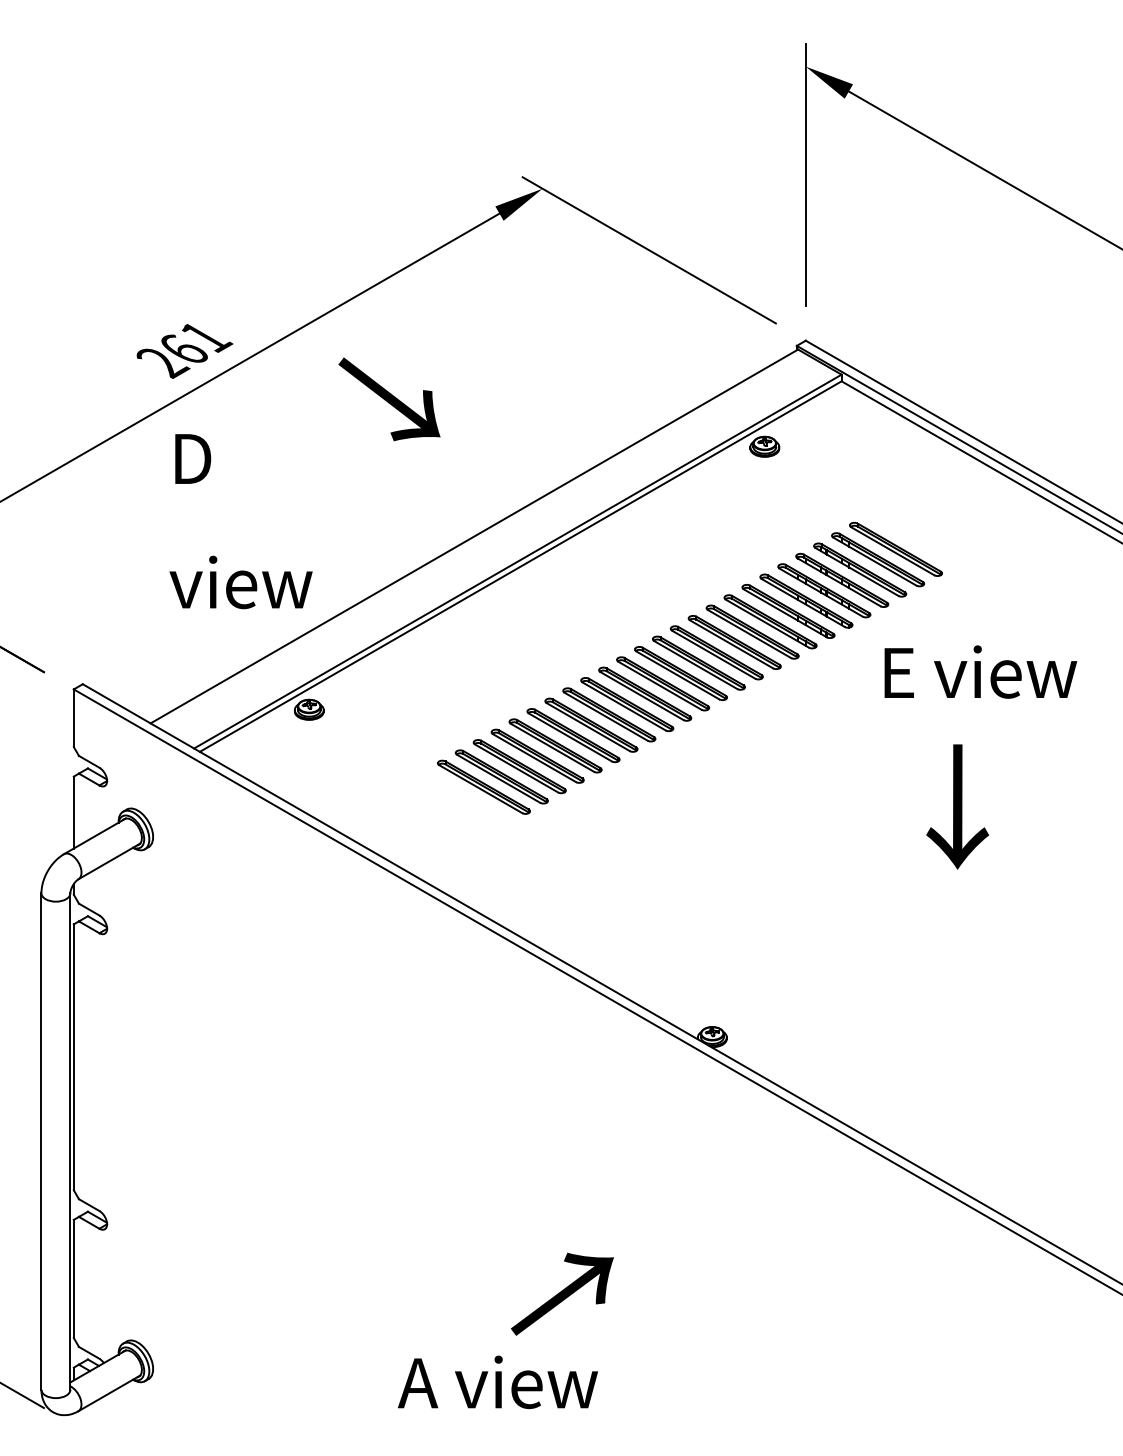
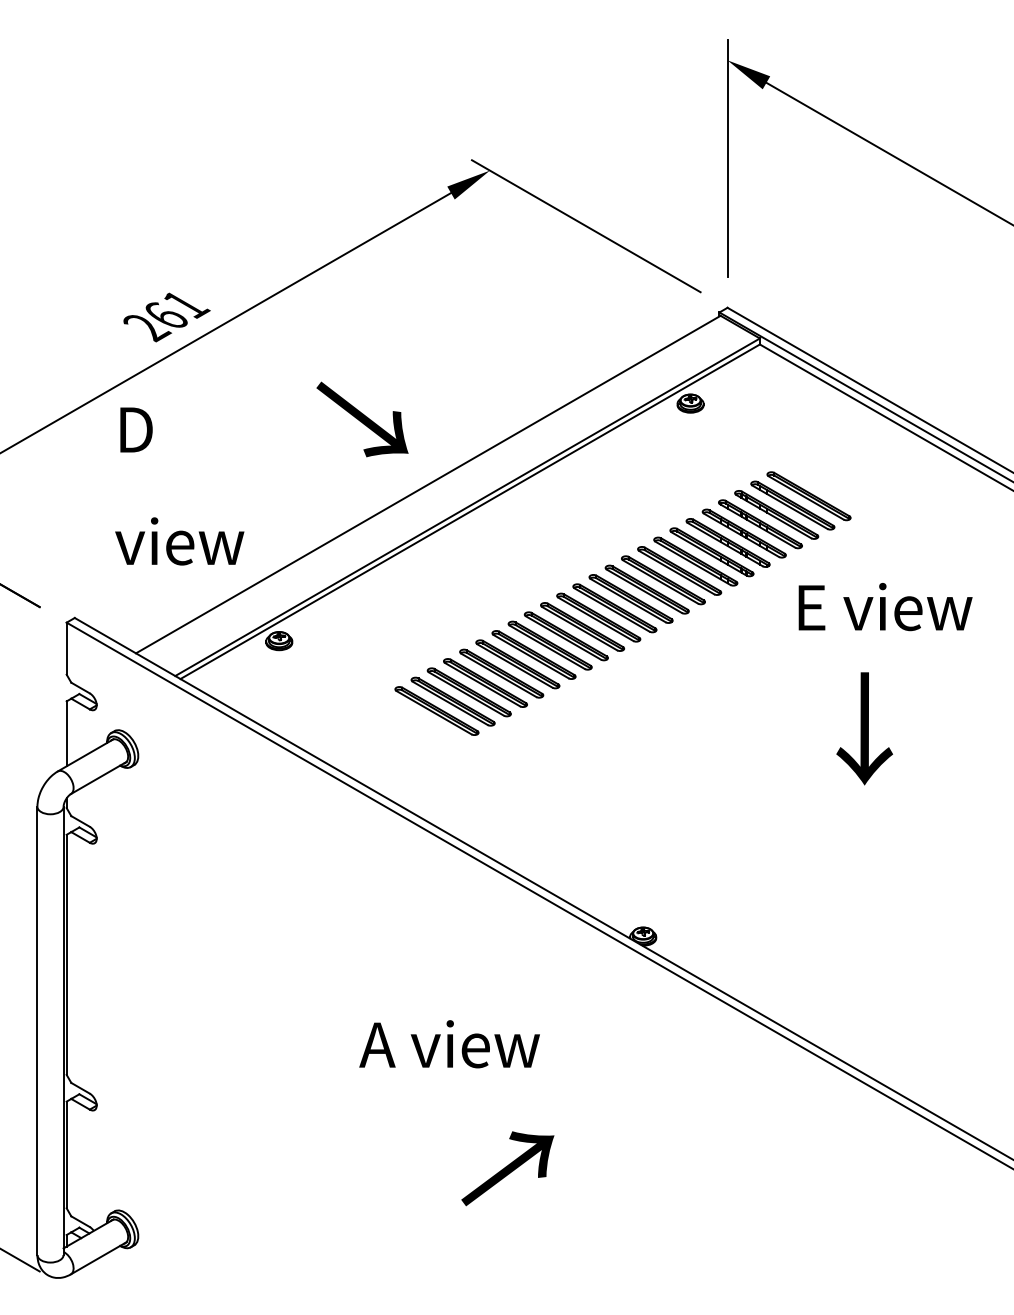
text: (389, 399) -> (362, 419), moved
text: (240, 521) -> (179, 486), moved
text: (497, 1381) -> (449, 1043), moved

